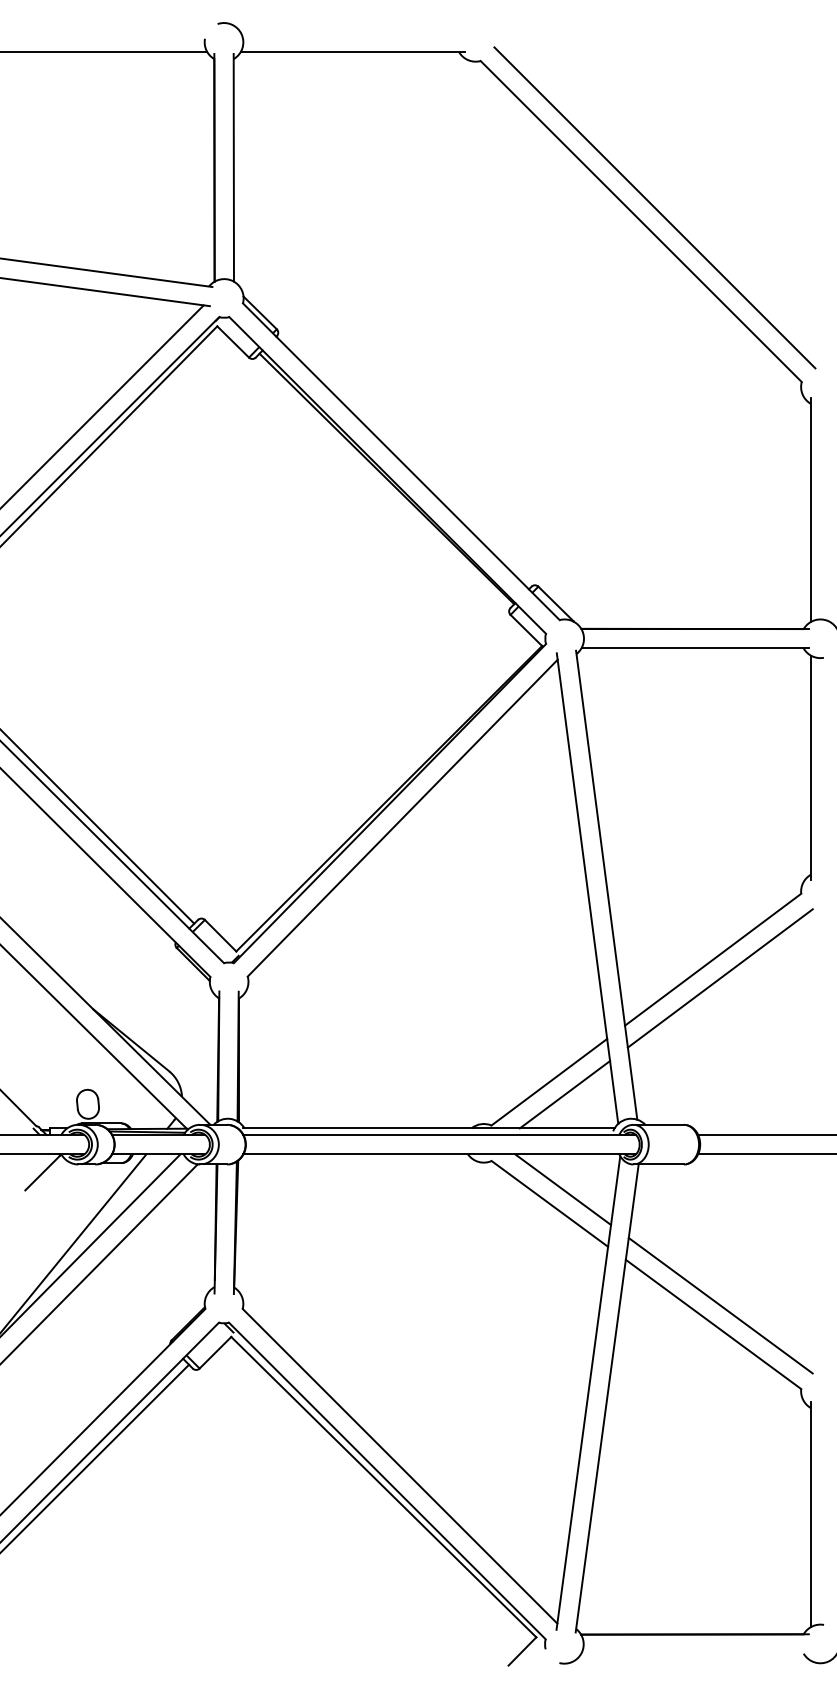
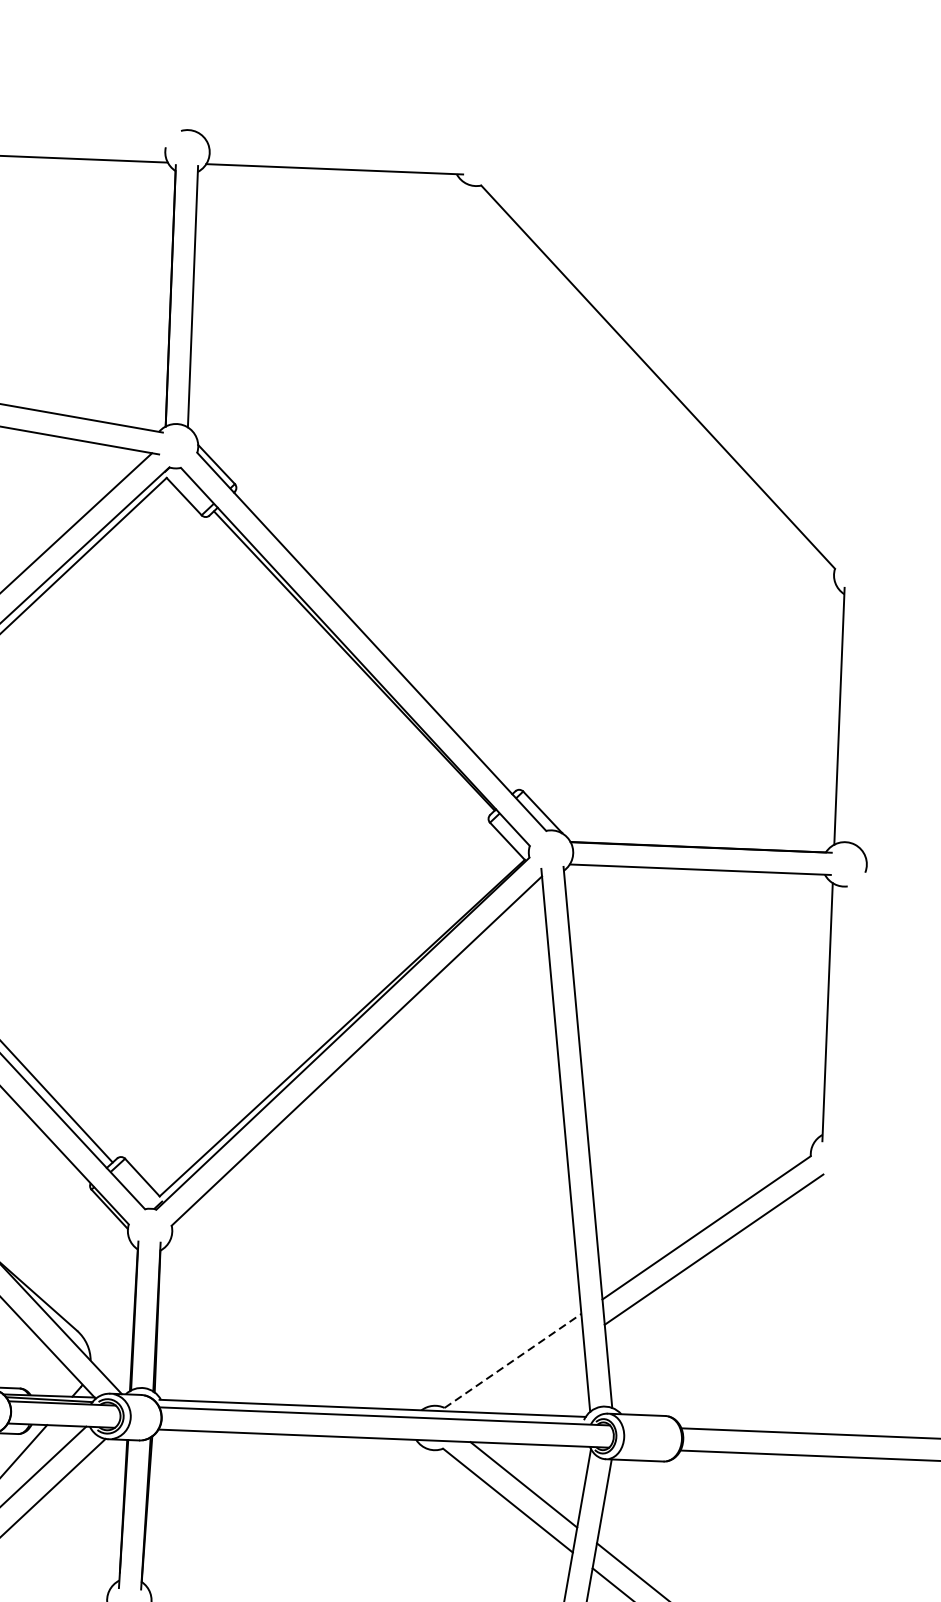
line: (654, 207) -> (674, 361), removed
line: (549, 1081) -> (513, 1360), solid -> dashed
line: (564, 1094) -> (529, 1375), removed

